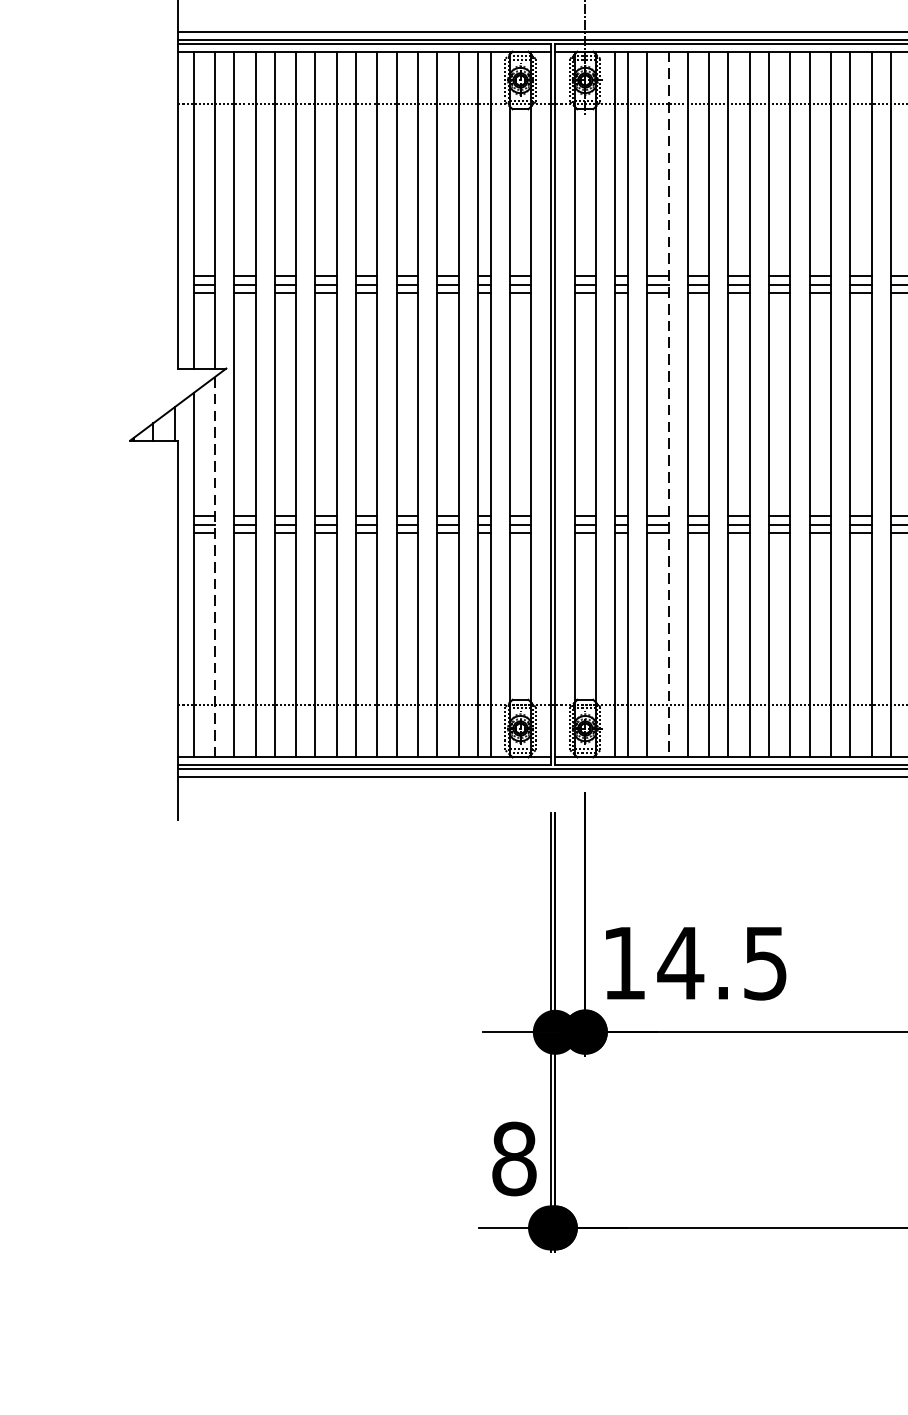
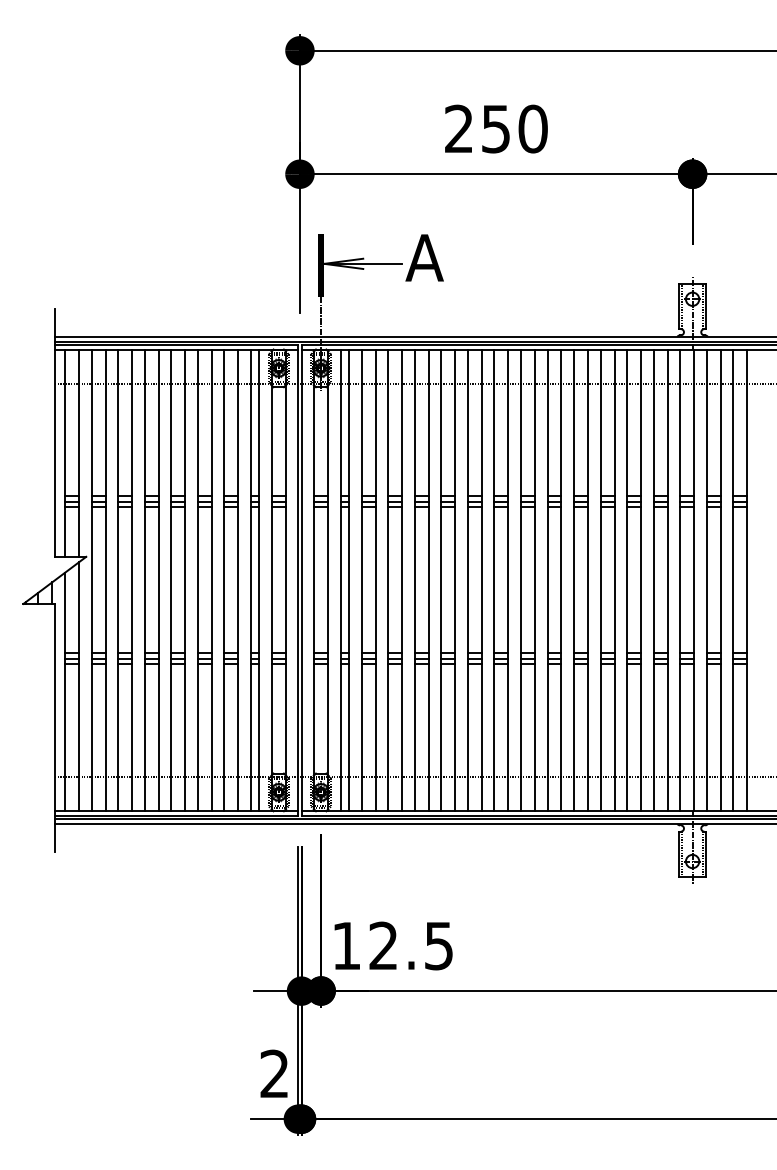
line: (668, 404) -> (375, 580), dashed -> solid
line: (214, 568) -> (78, 687), dashed -> solid
text: (680, 962) -> (383, 945), 14.5 -> 12.5
text: (514, 1158) -> (274, 1073), 8 -> 2

